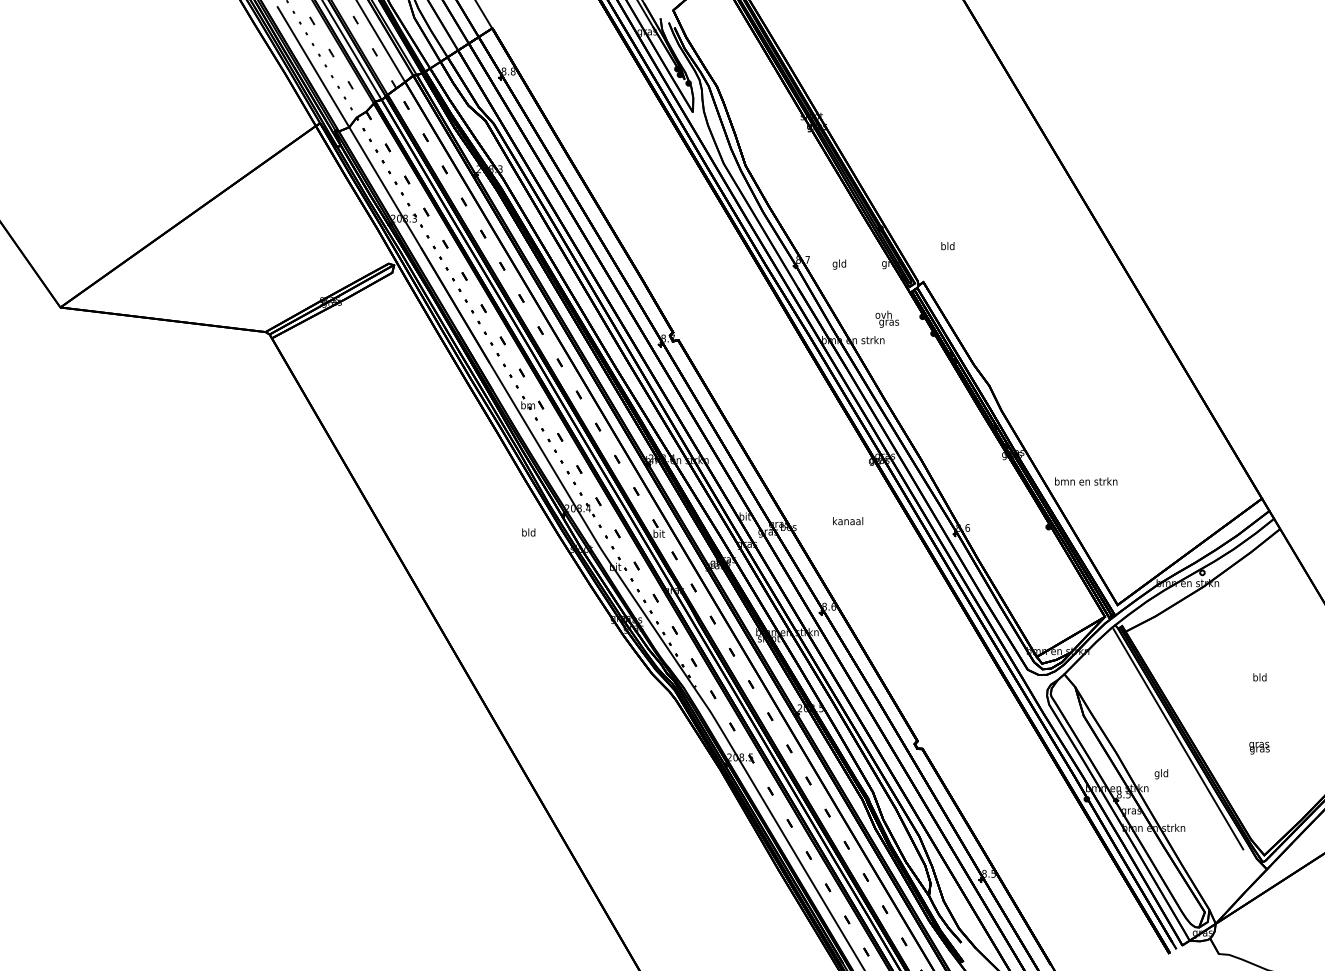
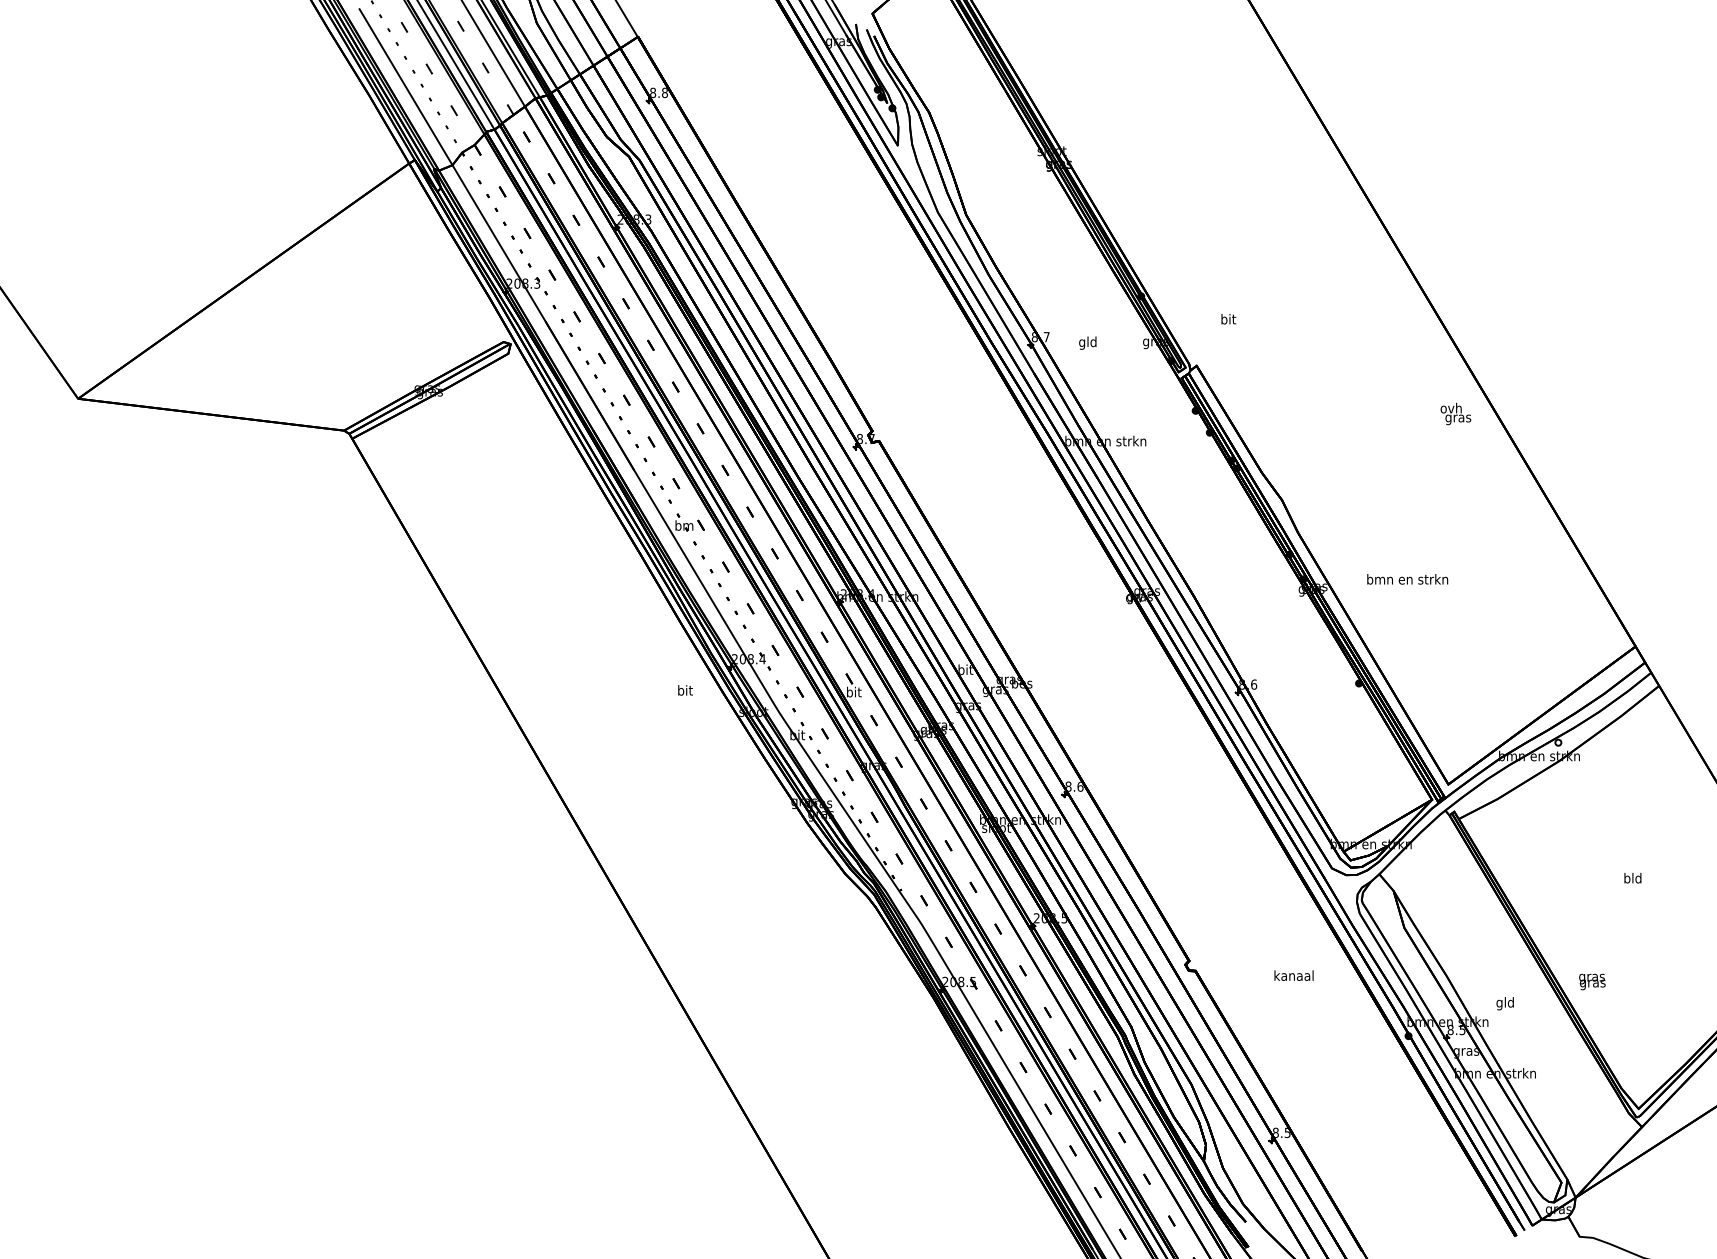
text: (947, 245) -> (1228, 318), bld -> bit
text: (887, 319) -> (1455, 414), moved
text: (1086, 481) -> (1407, 579), moved
text: (847, 520) -> (1293, 975), moved
text: (528, 532) -> (684, 690), bld -> bit
line: (1178, 739) -> (1527, 958), removed
text: (1259, 747) -> (1592, 981), moved

